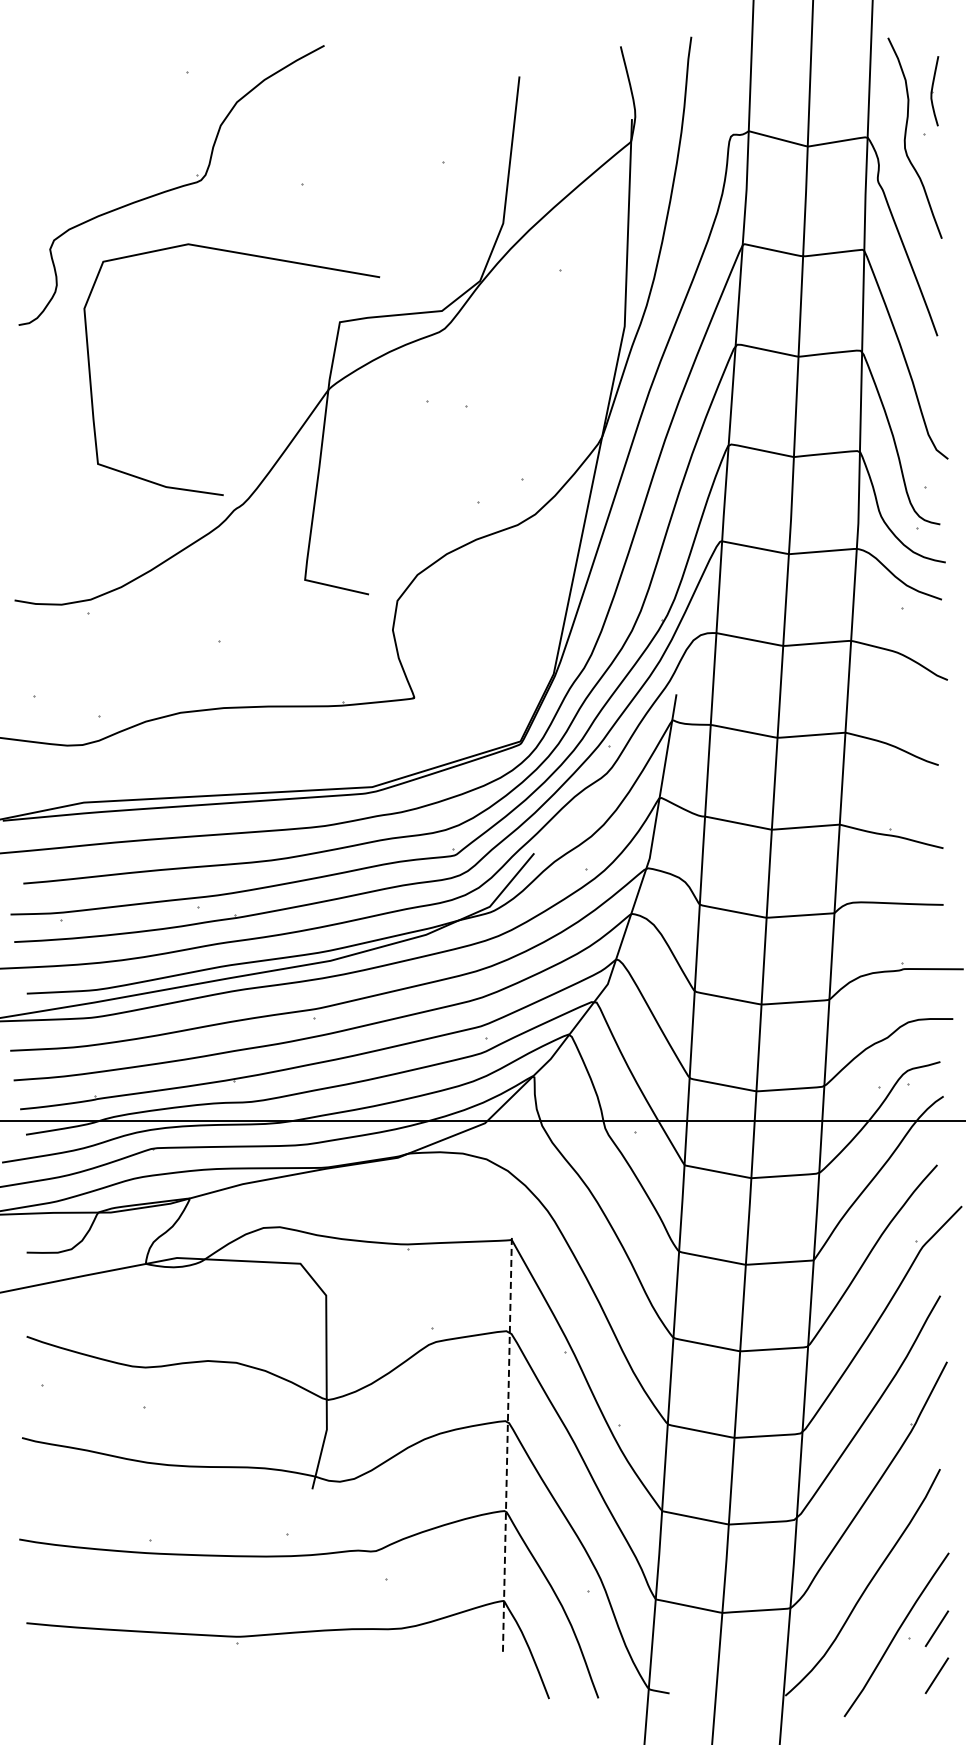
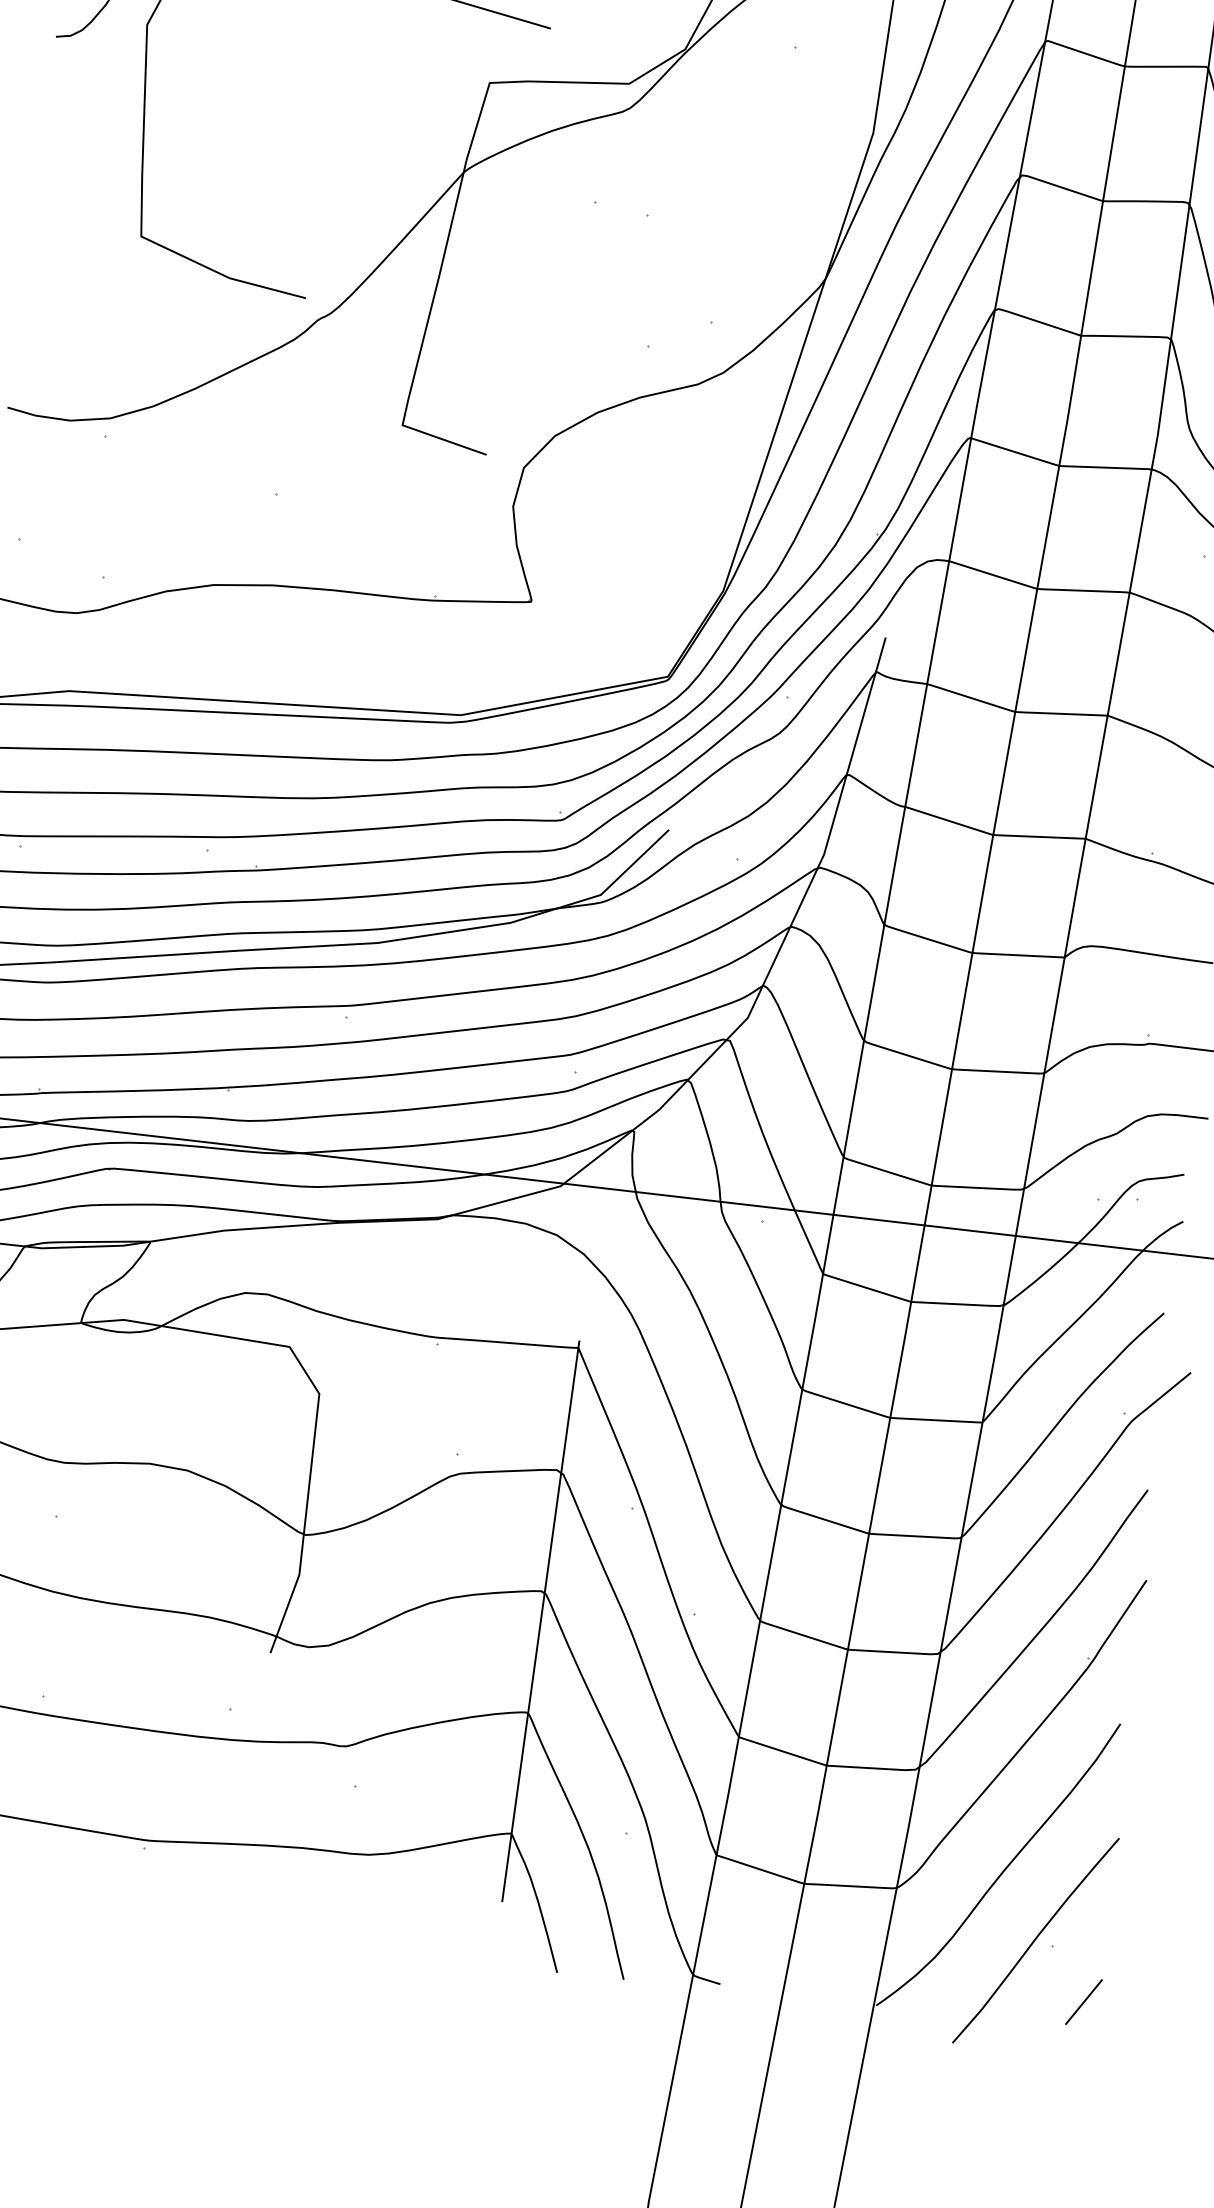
line: (507, 1443) -> (540, 1621), dashed -> solid
line: (936, 1628) -> (1090, 1938), removed

